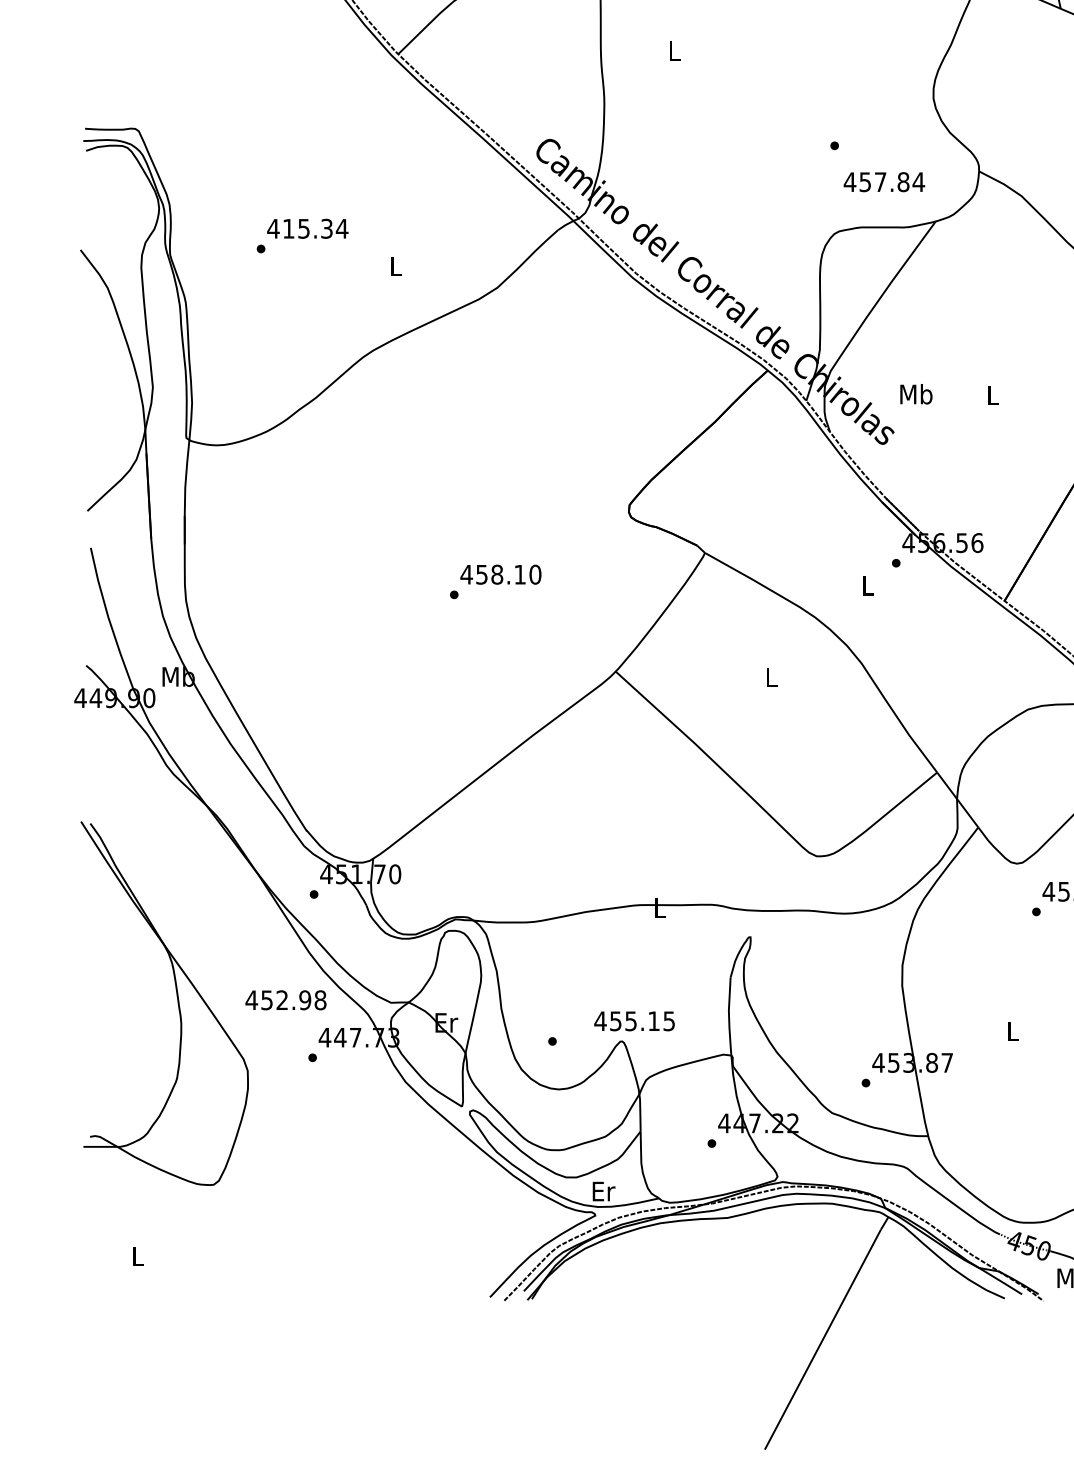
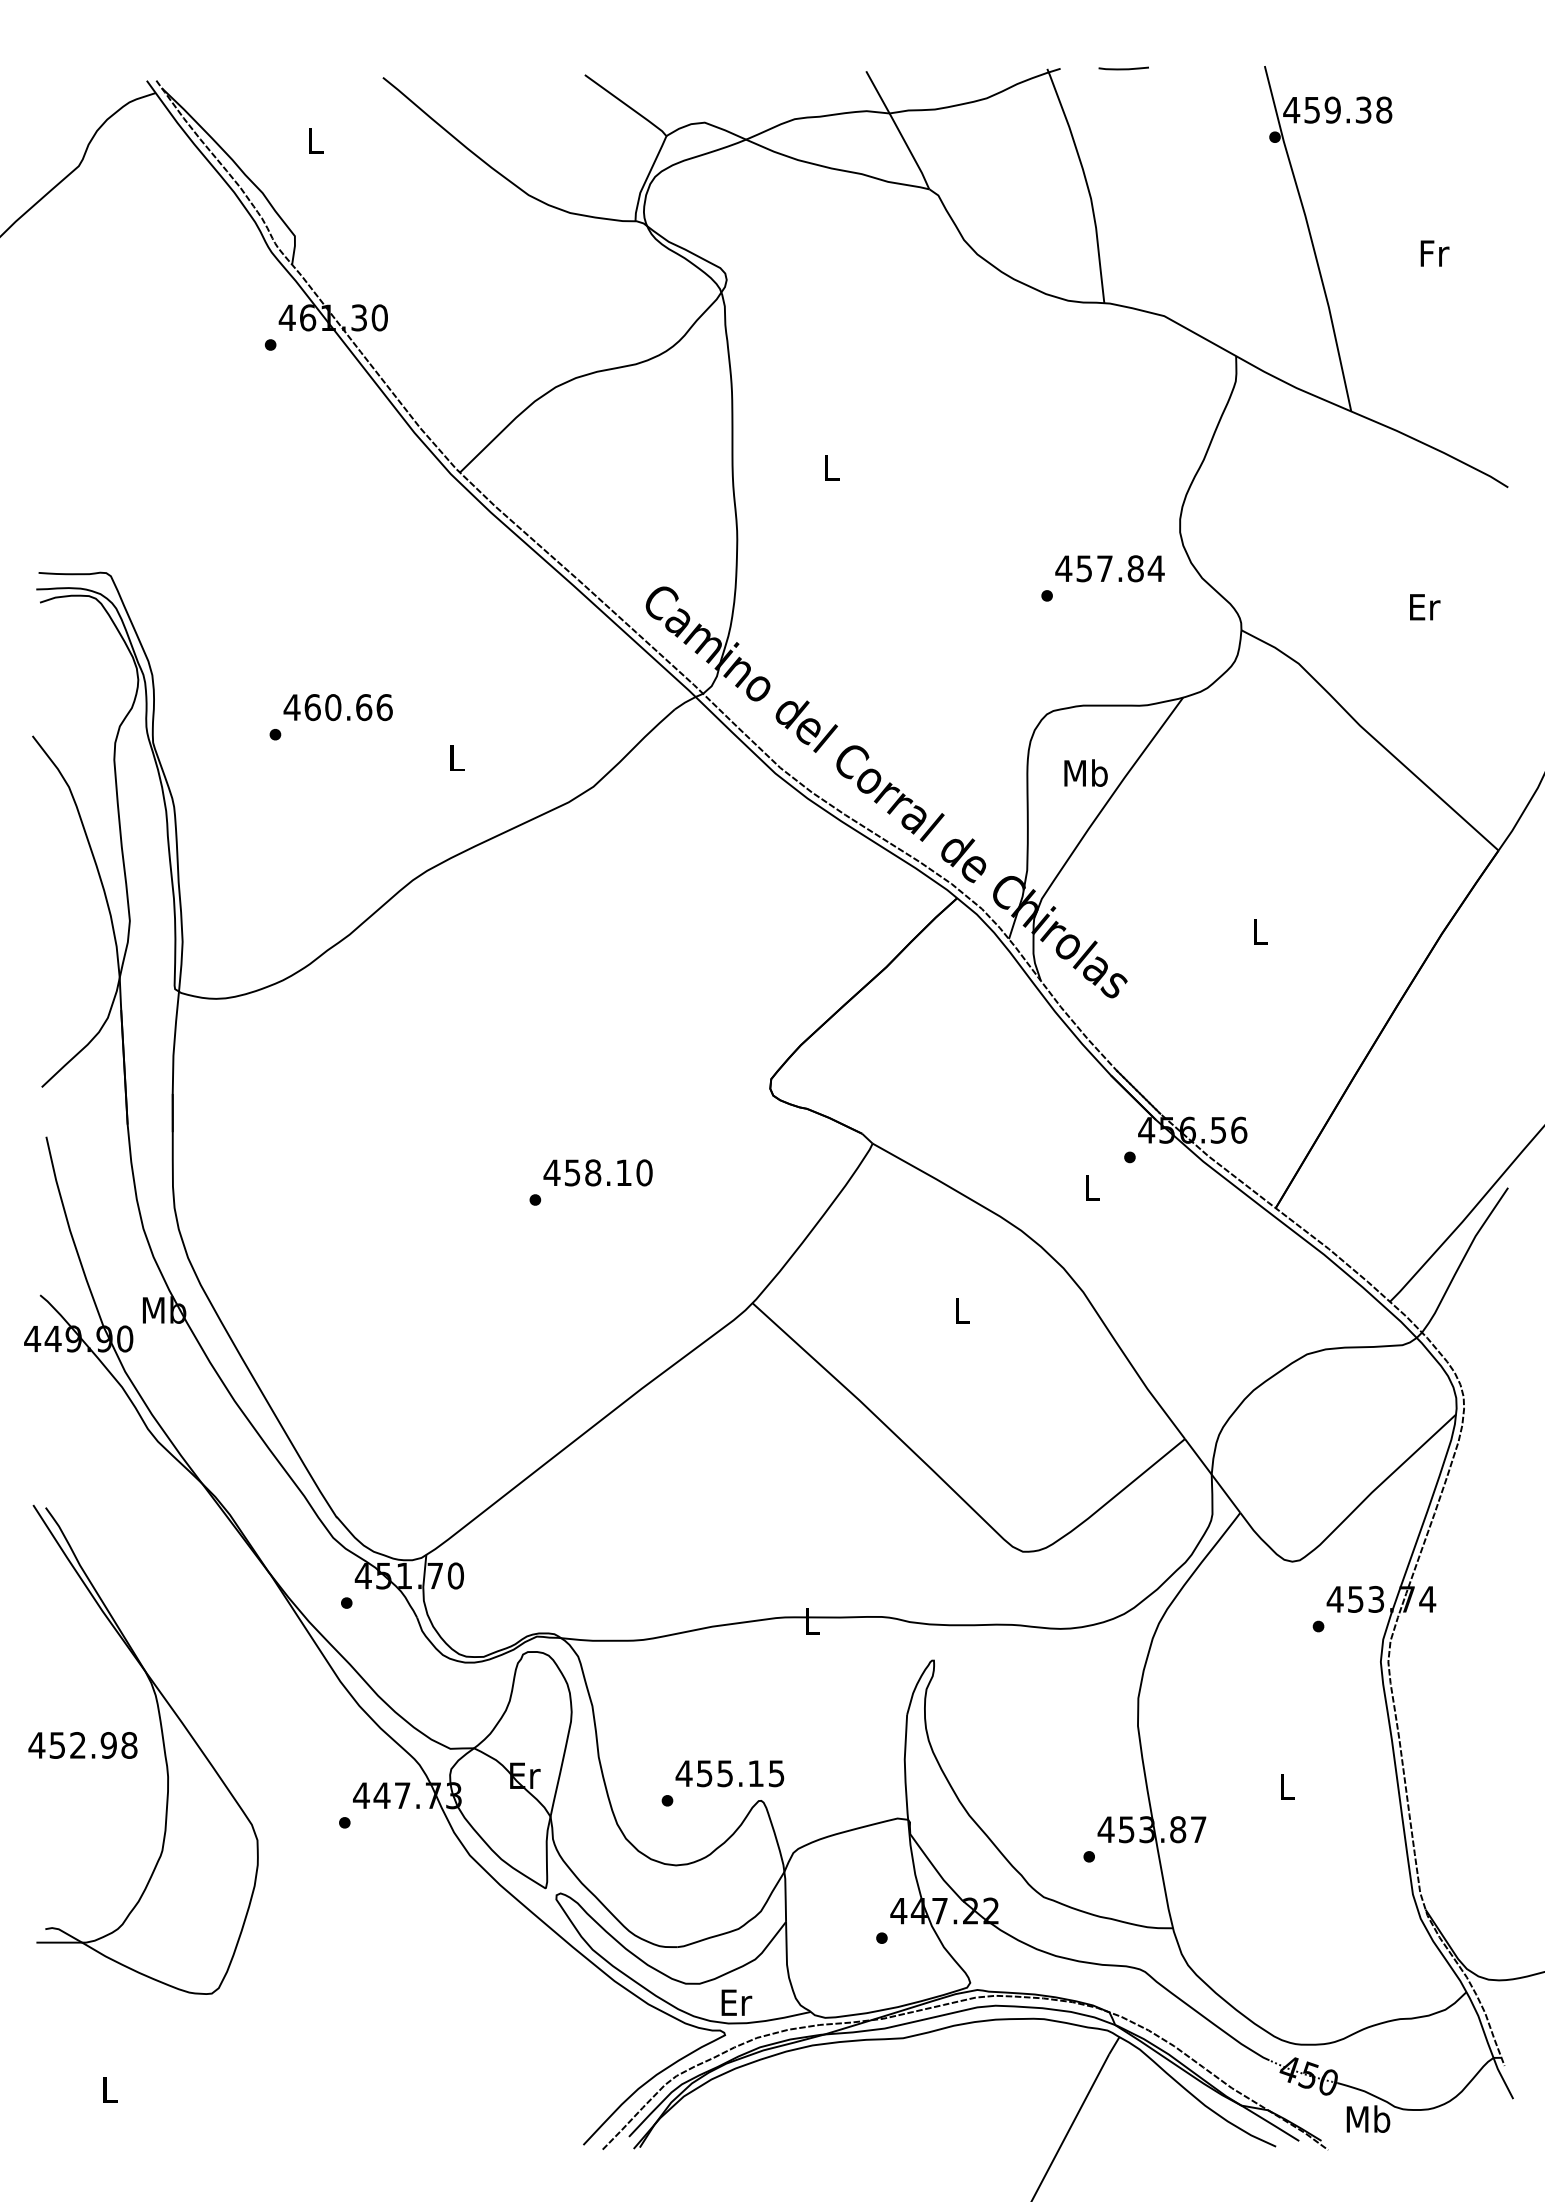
text: (884, 181) -> (1109, 568), moved
text: (315, 228) -> (348, 707), 415.34 -> 460.66
text: (915, 393) -> (1085, 772), moved
text: (285, 1000) -> (82, 1745), moved
text: (634, 1021) -> (729, 1773), moved

